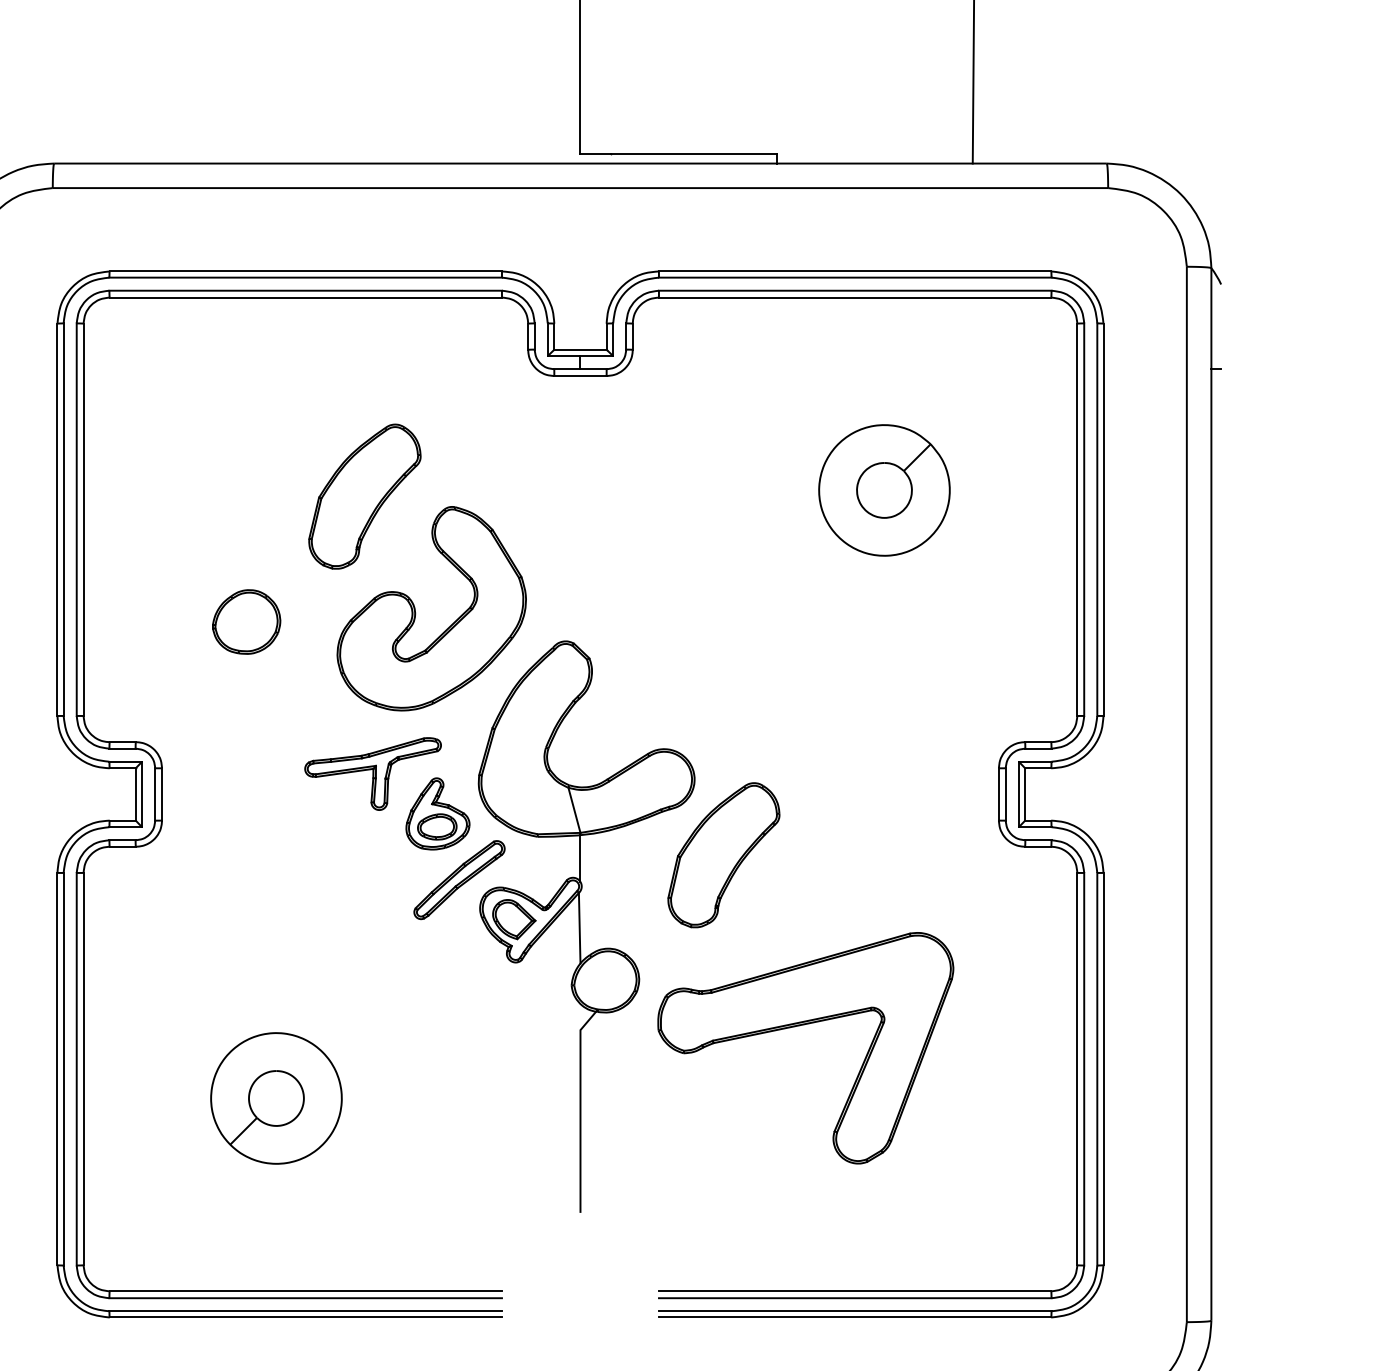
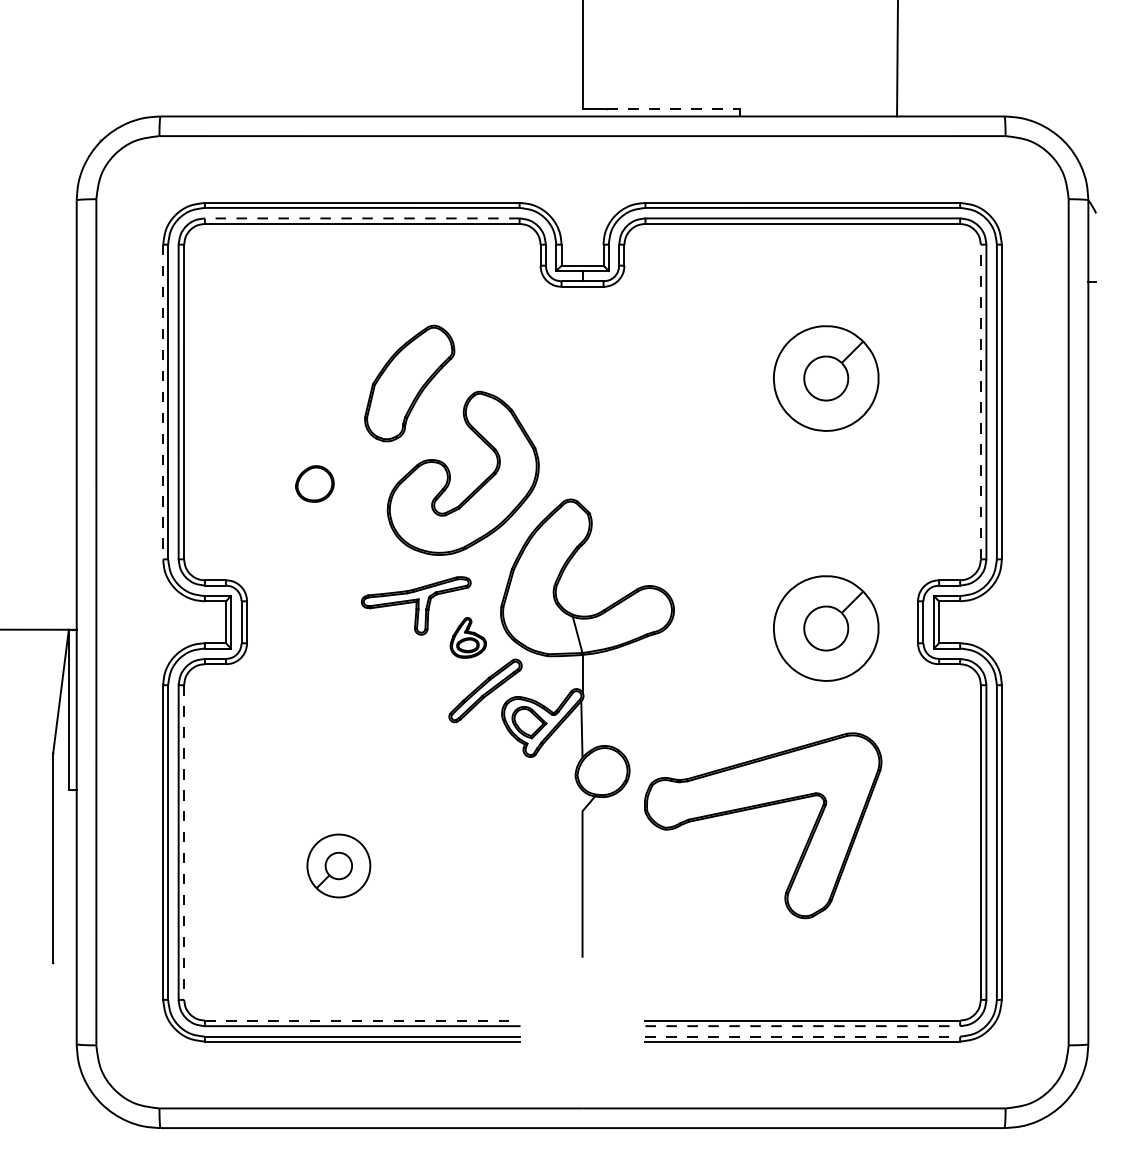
line: (695, 153) -> (674, 108), solid -> dashed
line: (304, 290) -> (361, 218), solid -> dashed
line: (1076, 519) -> (980, 401), solid -> dashed
line: (57, 520) -> (163, 402), solid -> dashed
part: (246, 621) -> (314, 483), size x0.7
part: (884, 802) -> (826, 628), added
part: (438, 813) -> (468, 637), size x0.7
part: (723, 854) -> (697, 670), removed
line: (84, 1069) -> (184, 842), solid -> dashed
part: (276, 1097) -> (338, 865), size x0.6
line: (306, 1291) -> (362, 1020), solid -> dashed
line: (856, 1298) -> (803, 1026), solid -> dashed
line: (856, 1311) -> (803, 1036), solid -> dashed

